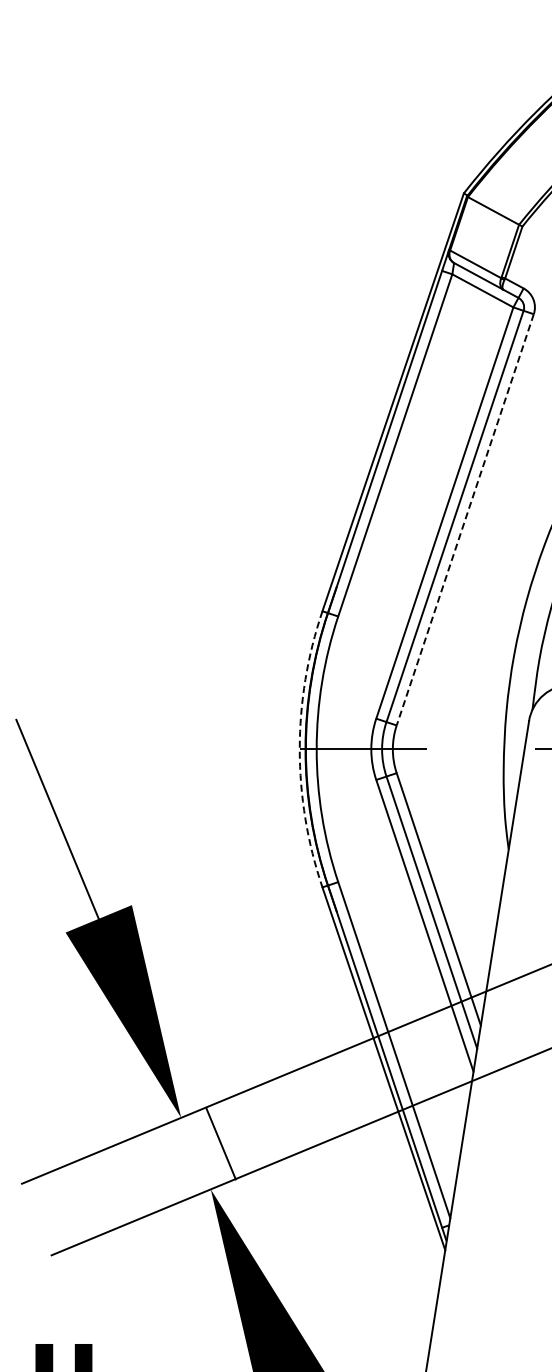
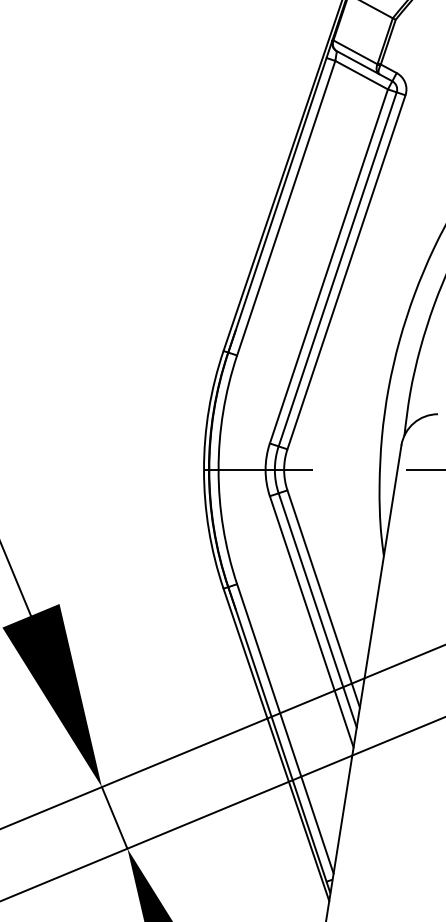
line: (465, 519) -> (346, 272), dashed -> solid
arc: (299, 749) -> (203, 470), dashed -> solid
line: (220, 1143) -> (114, 817), moved

